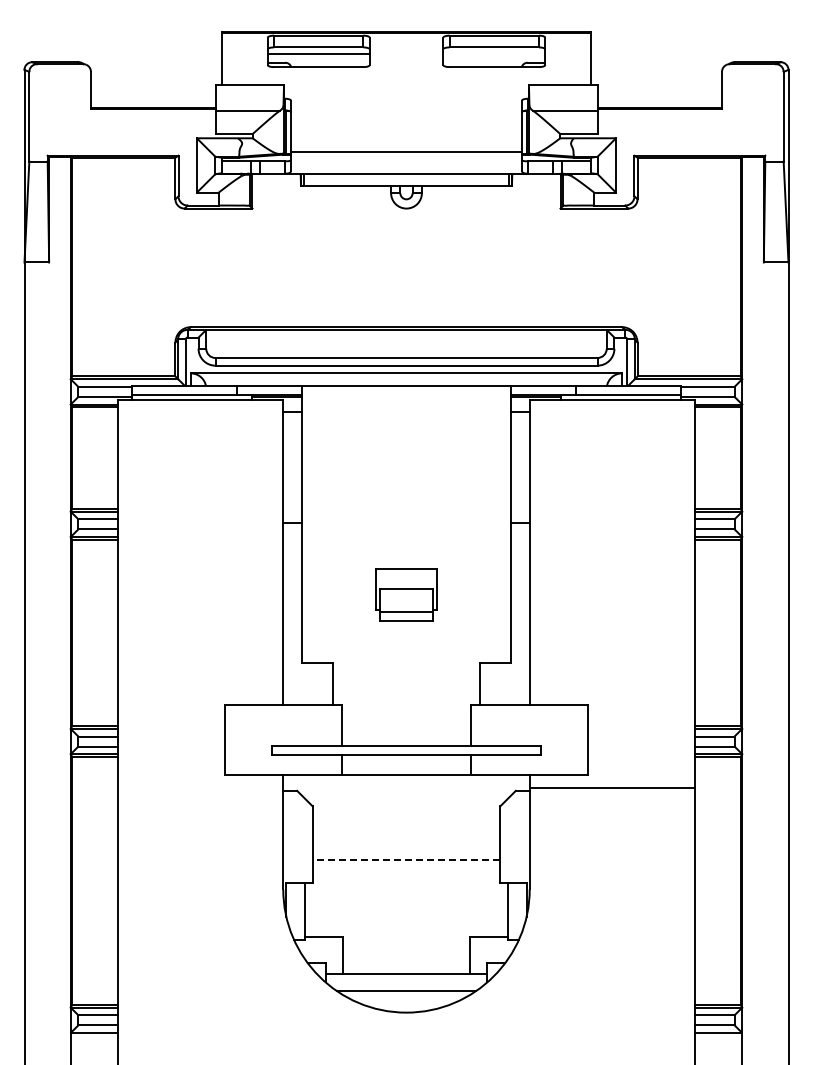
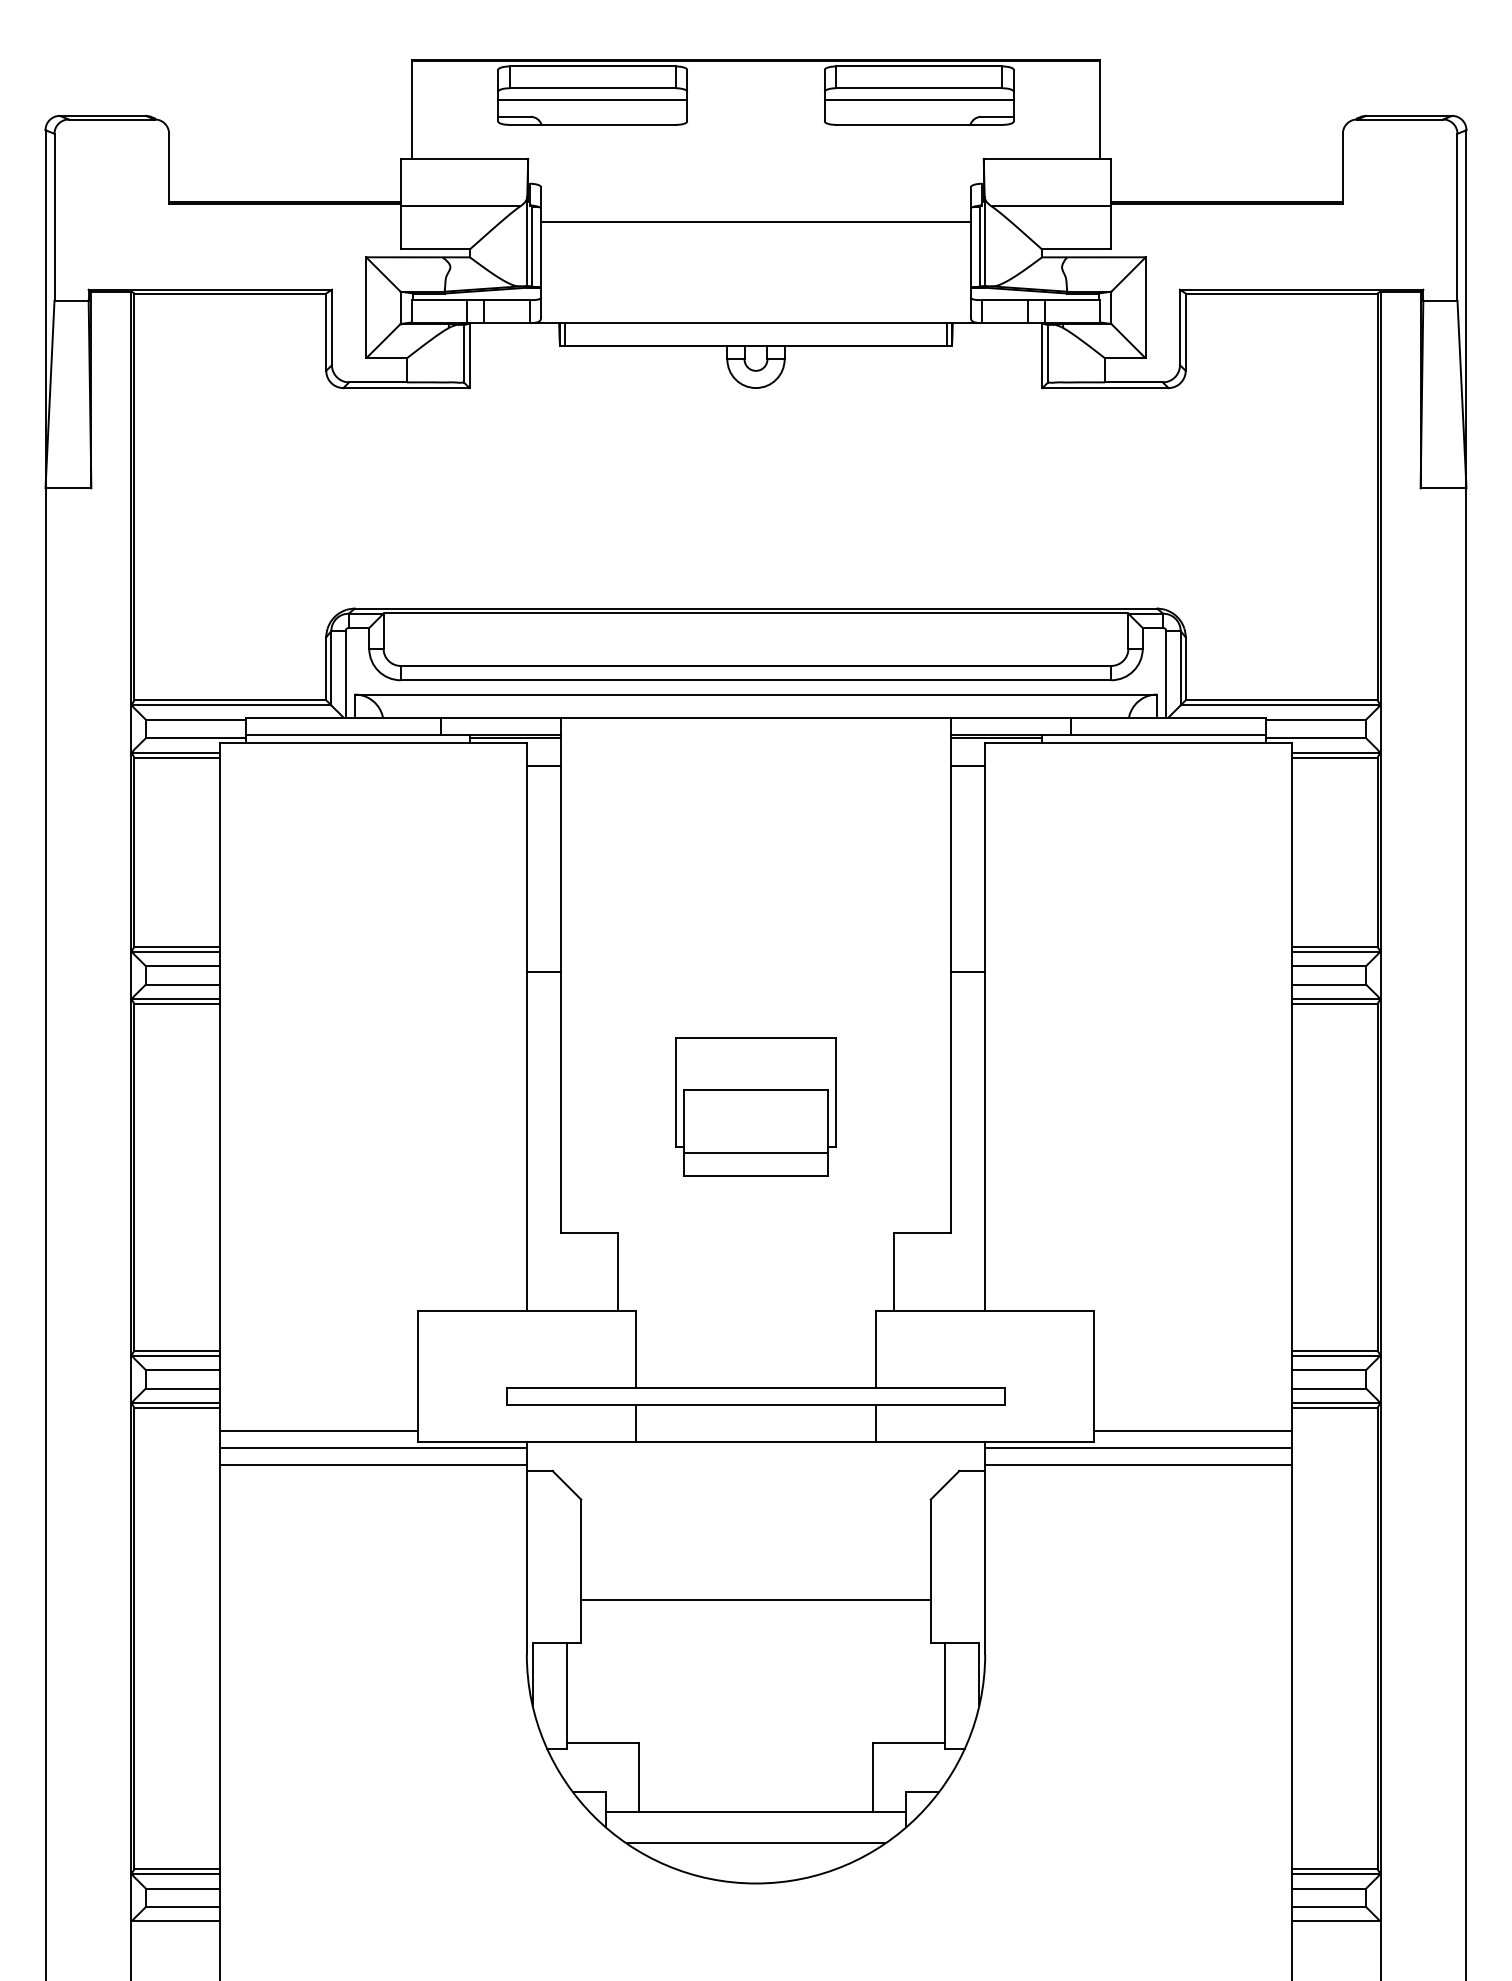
line: (494, 53) -> (919, 99), added
line: (406, 151) -> (756, 222), moved
part: (406, 594) -> (756, 1105), size x1.43
line: (171, 769) -> (318, 1431), added
line: (641, 769) -> (1193, 1431), added
line: (200, 778) -> (372, 1448), added
line: (611, 778) -> (1137, 1448), added
line: (200, 787) -> (372, 1464), added
line: (406, 860) -> (756, 1600), dashed -> solid

